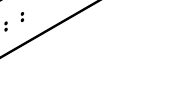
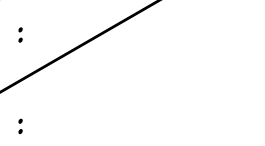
part: (22, 72) -> (20, 125), added

